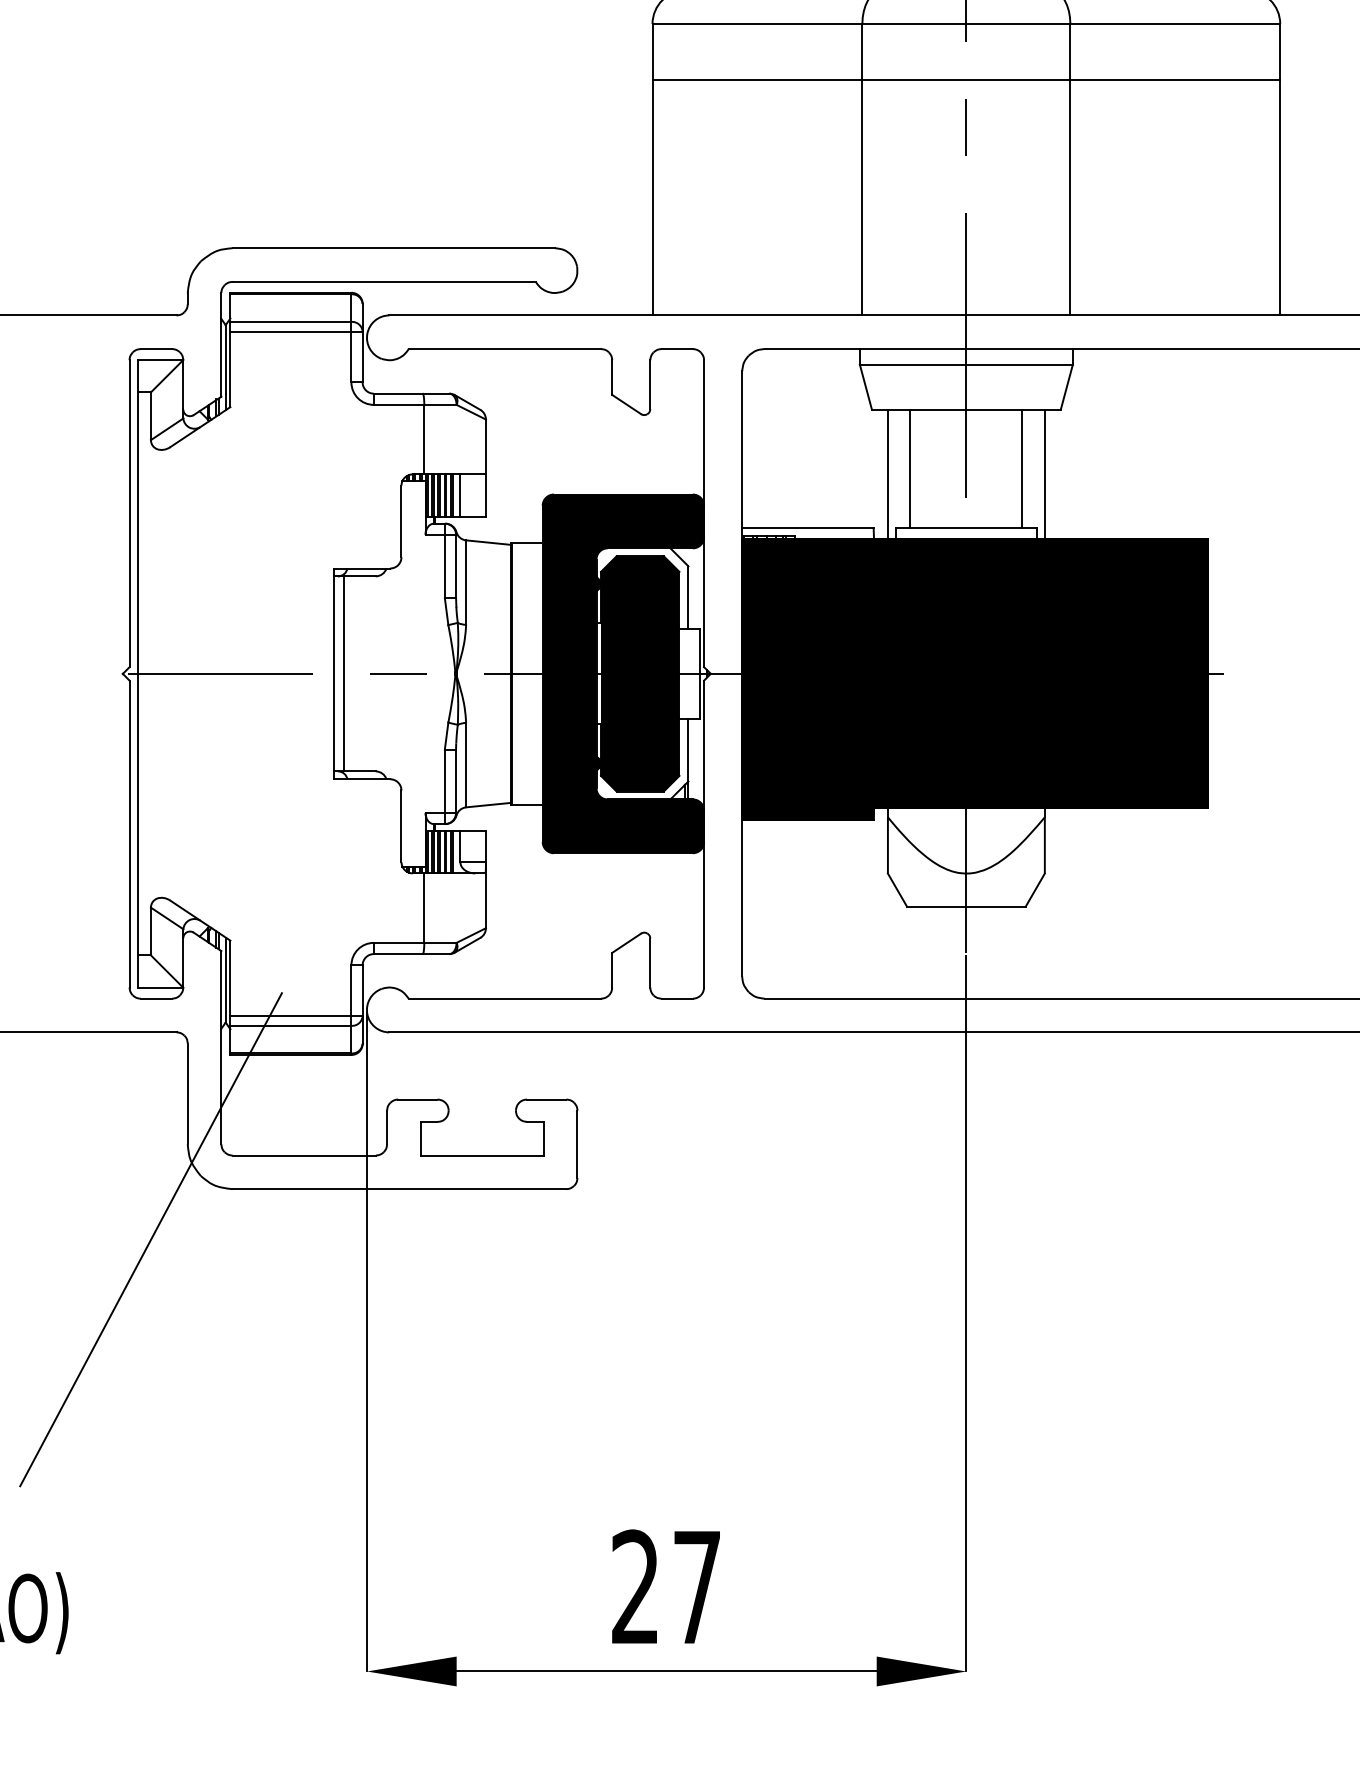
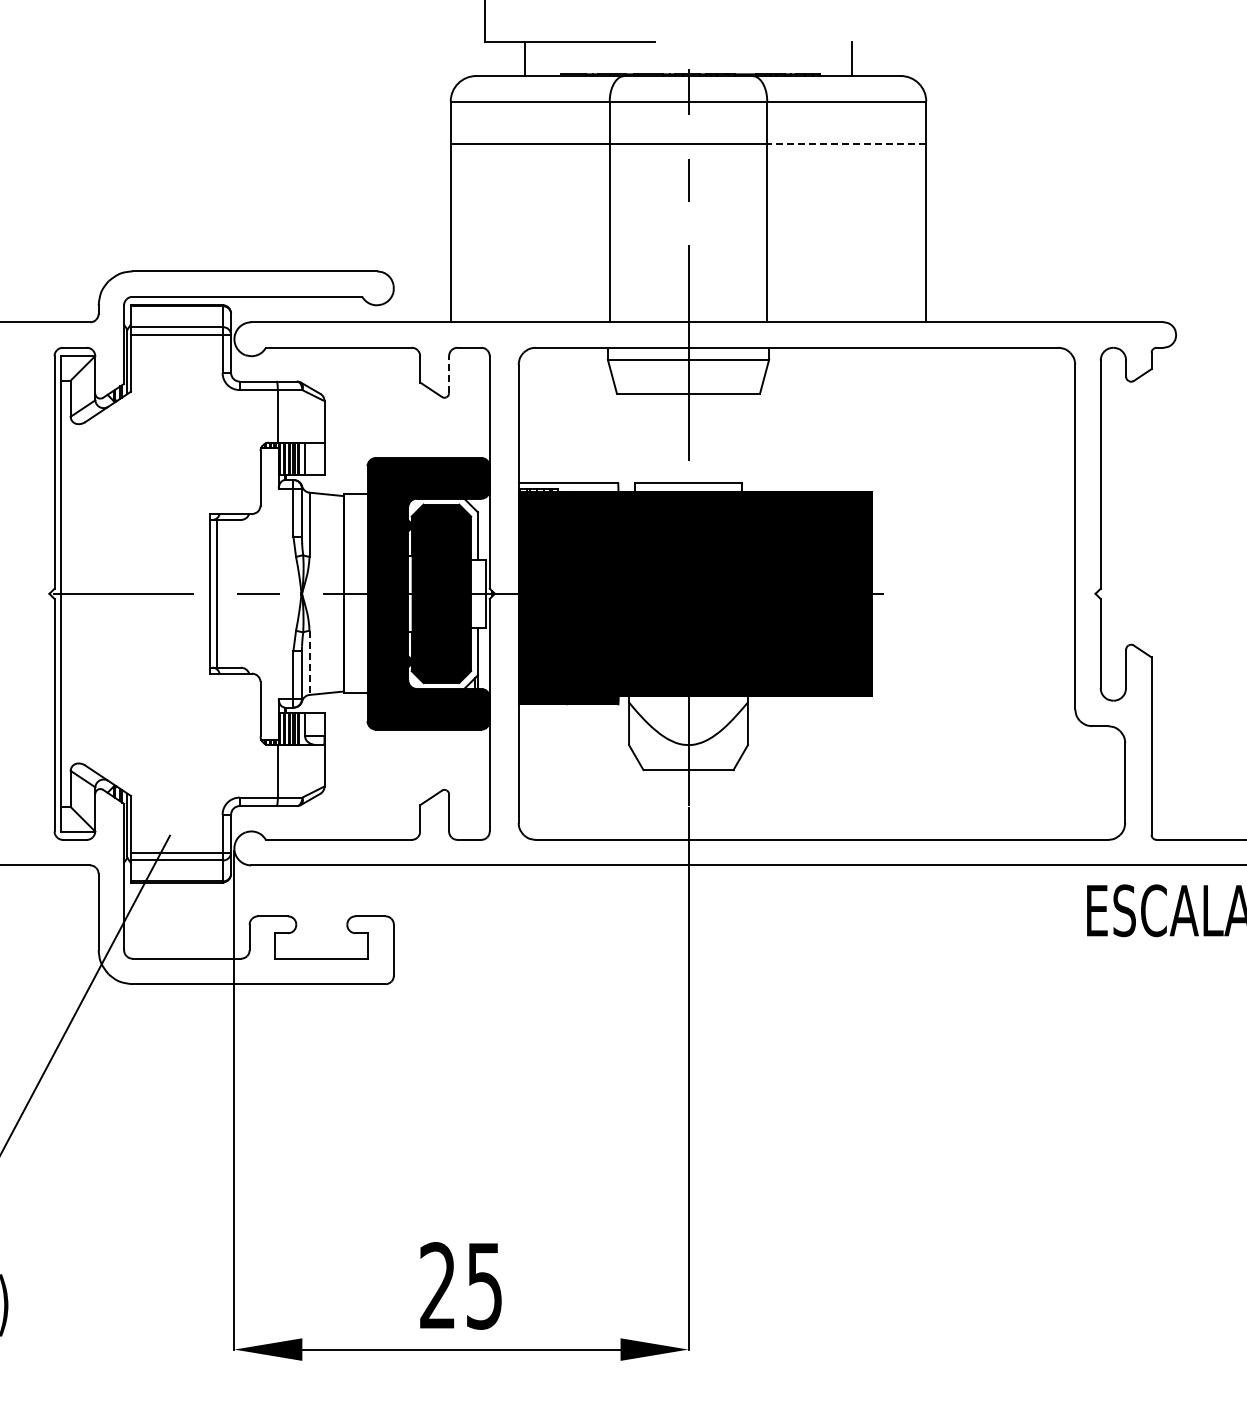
line: (1174, 79) -> (846, 143), solid -> dashed
line: (650, 384) -> (449, 374), solid -> dashed
line: (910, 468) -> (646, 438), removed
line: (1021, 468) -> (730, 438), removed
line: (888, 474) -> (629, 442), removed
line: (1044, 474) -> (747, 442), removed
line: (466, 764) -> (309, 662), solid -> dashed
text: (697, 1588) -> (484, 1286), 27 -> 25

